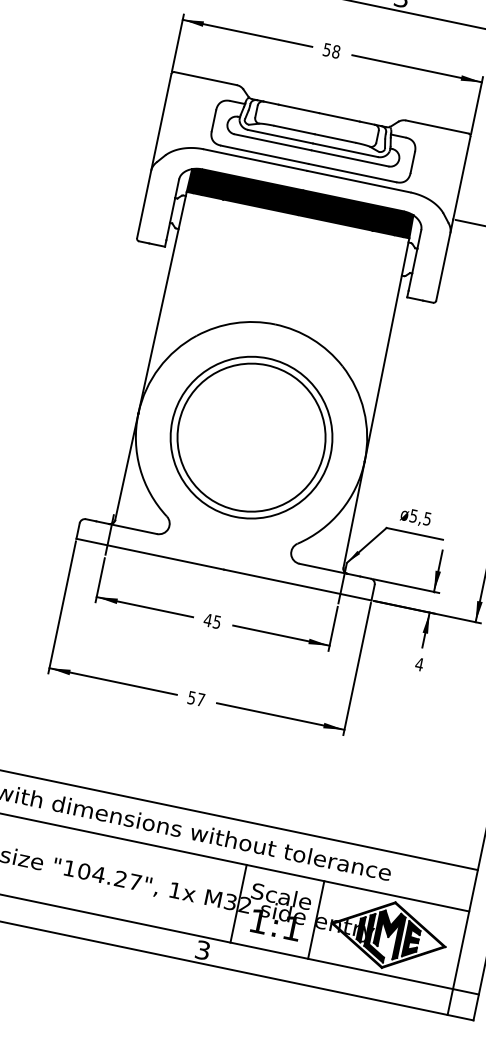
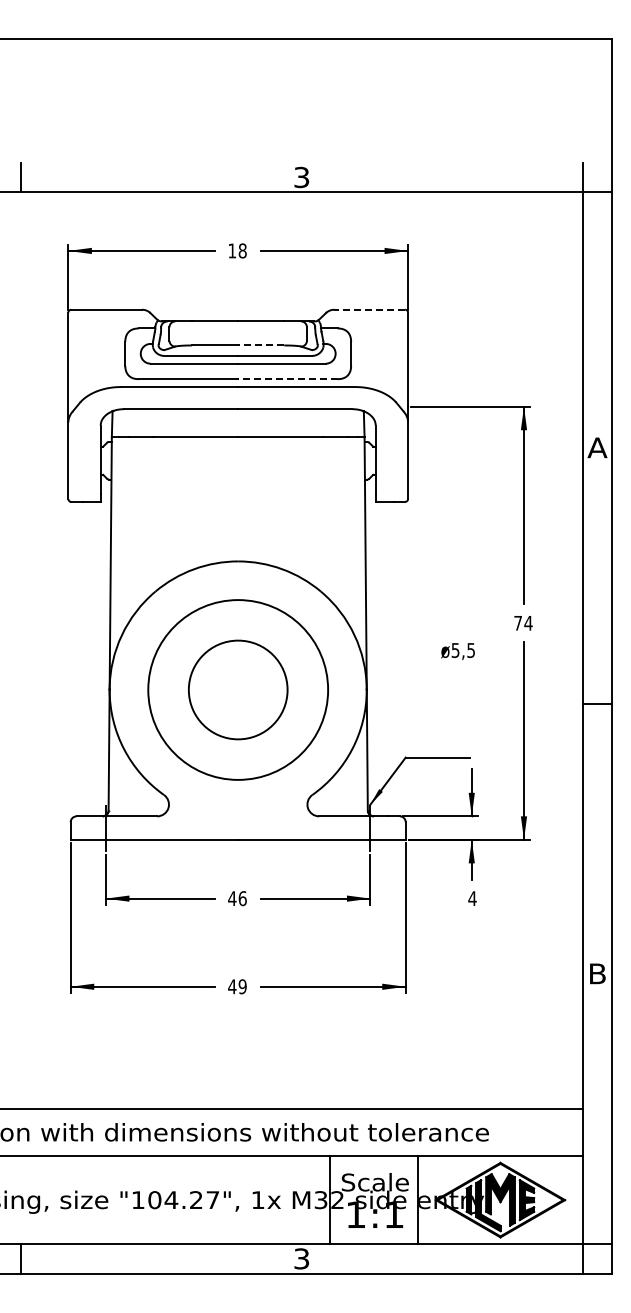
text: (327, 49) -> (232, 250), 58 -> 18
line: (437, 126) -> (369, 309), solid -> dashed
line: (335, 138) -> (261, 345), solid -> dashed
line: (352, 173) -> (288, 379), solid -> dashed
fill: (299, 202) -> (237, 423), removed
circle: (251, 437) -> (237, 689), size x0.6
text: (415, 517) -> (457, 651), moved
text: (216, 622) -> (242, 898), 45 -> 46
text: (196, 698) -> (237, 986), 57 -> 49

